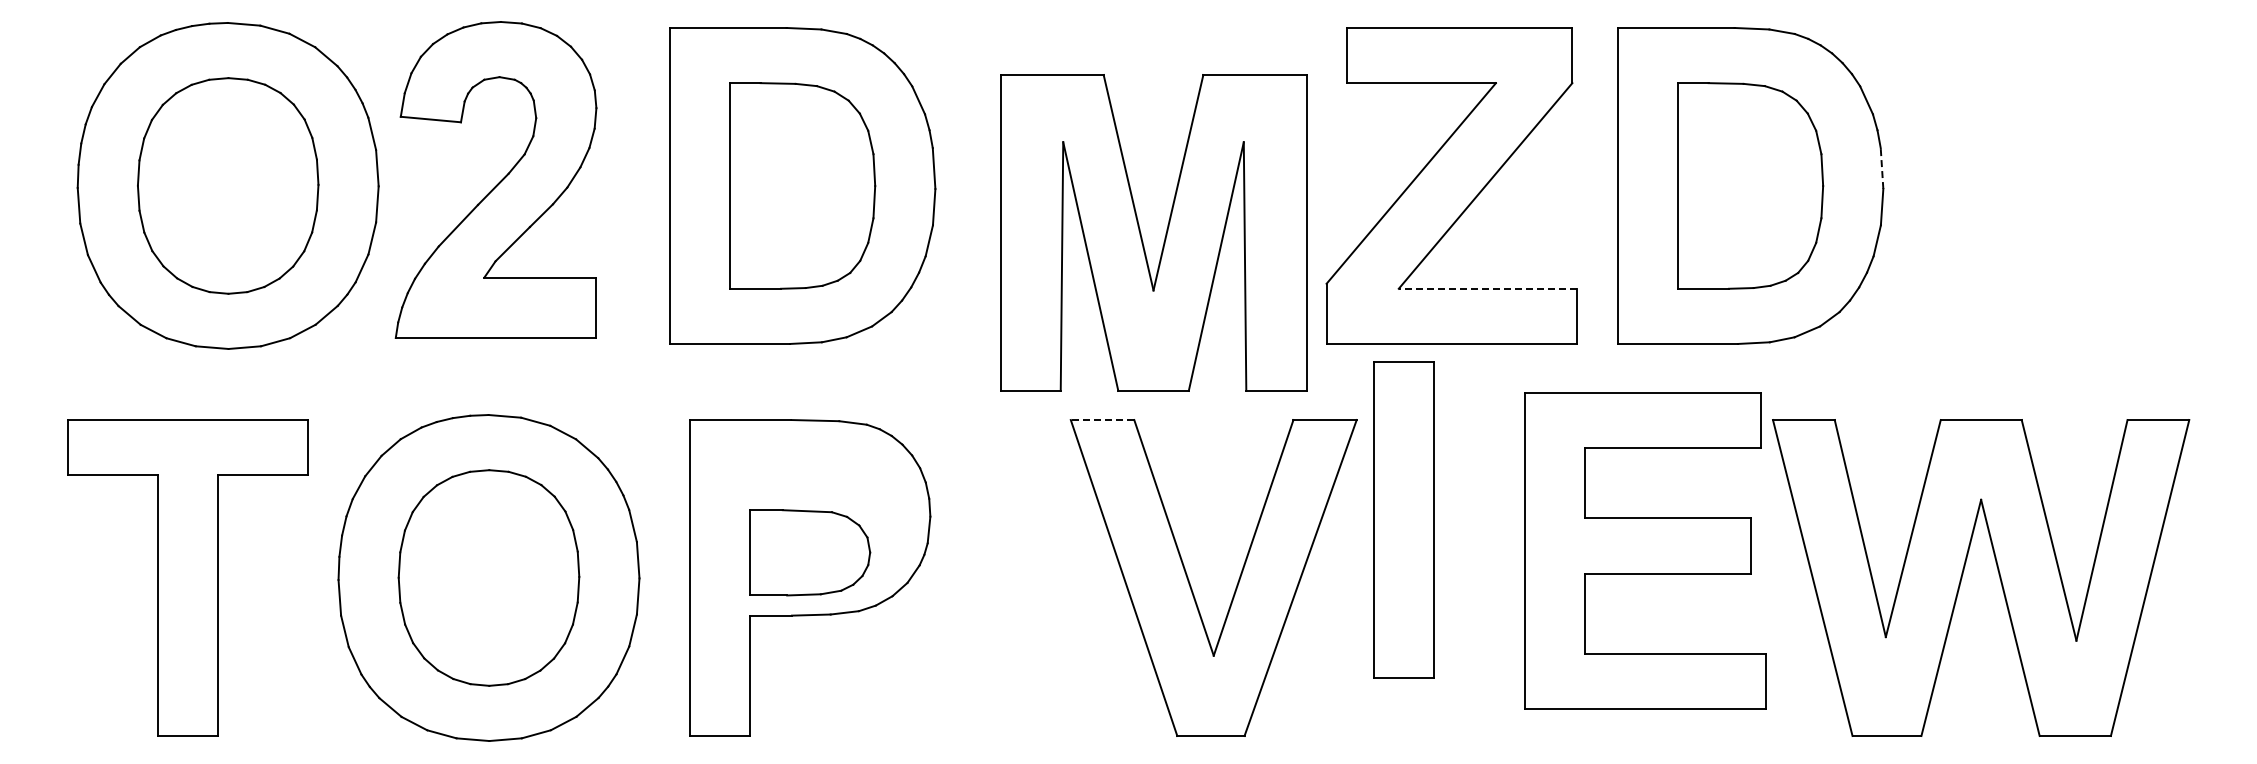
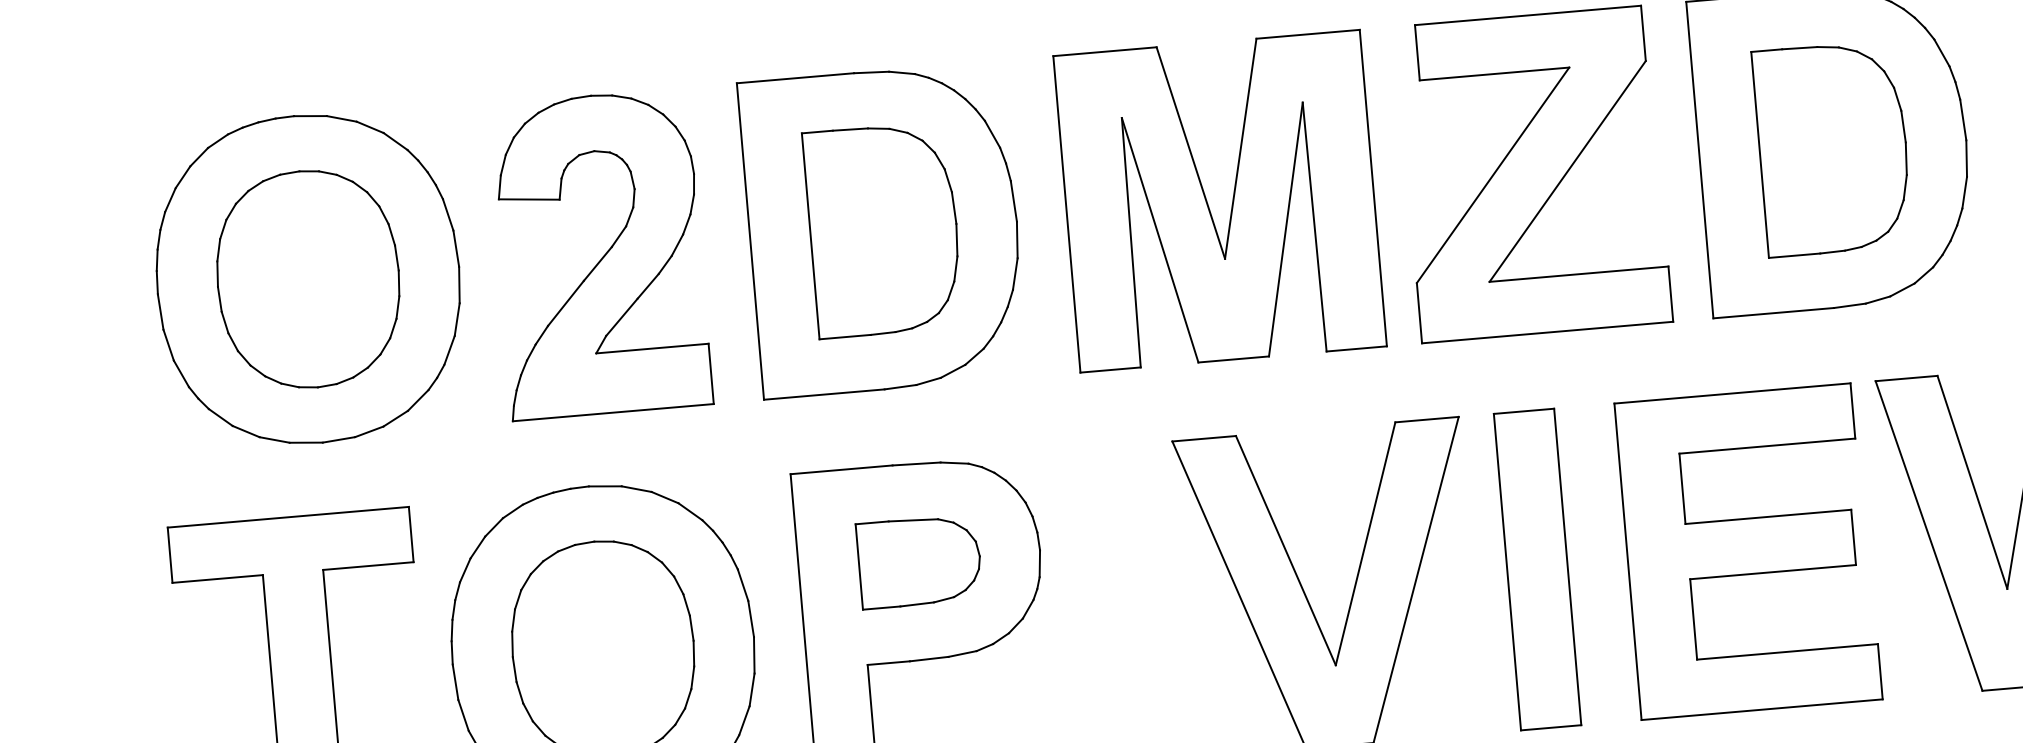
line: (1882, 168) -> (1963, 119), dashed -> solid
part: (495, 179) -> (599, 254), moved
part: (1141, 233) -> (1208, 202), moved
line: (1487, 288) -> (1578, 273), dashed -> solid
line: (1102, 420) -> (1204, 439), dashed -> solid
part: (1403, 519) -> (1537, 569), moved
part: (1645, 550) -> (1748, 550), moved
part: (810, 552) -> (920, 561), moved

